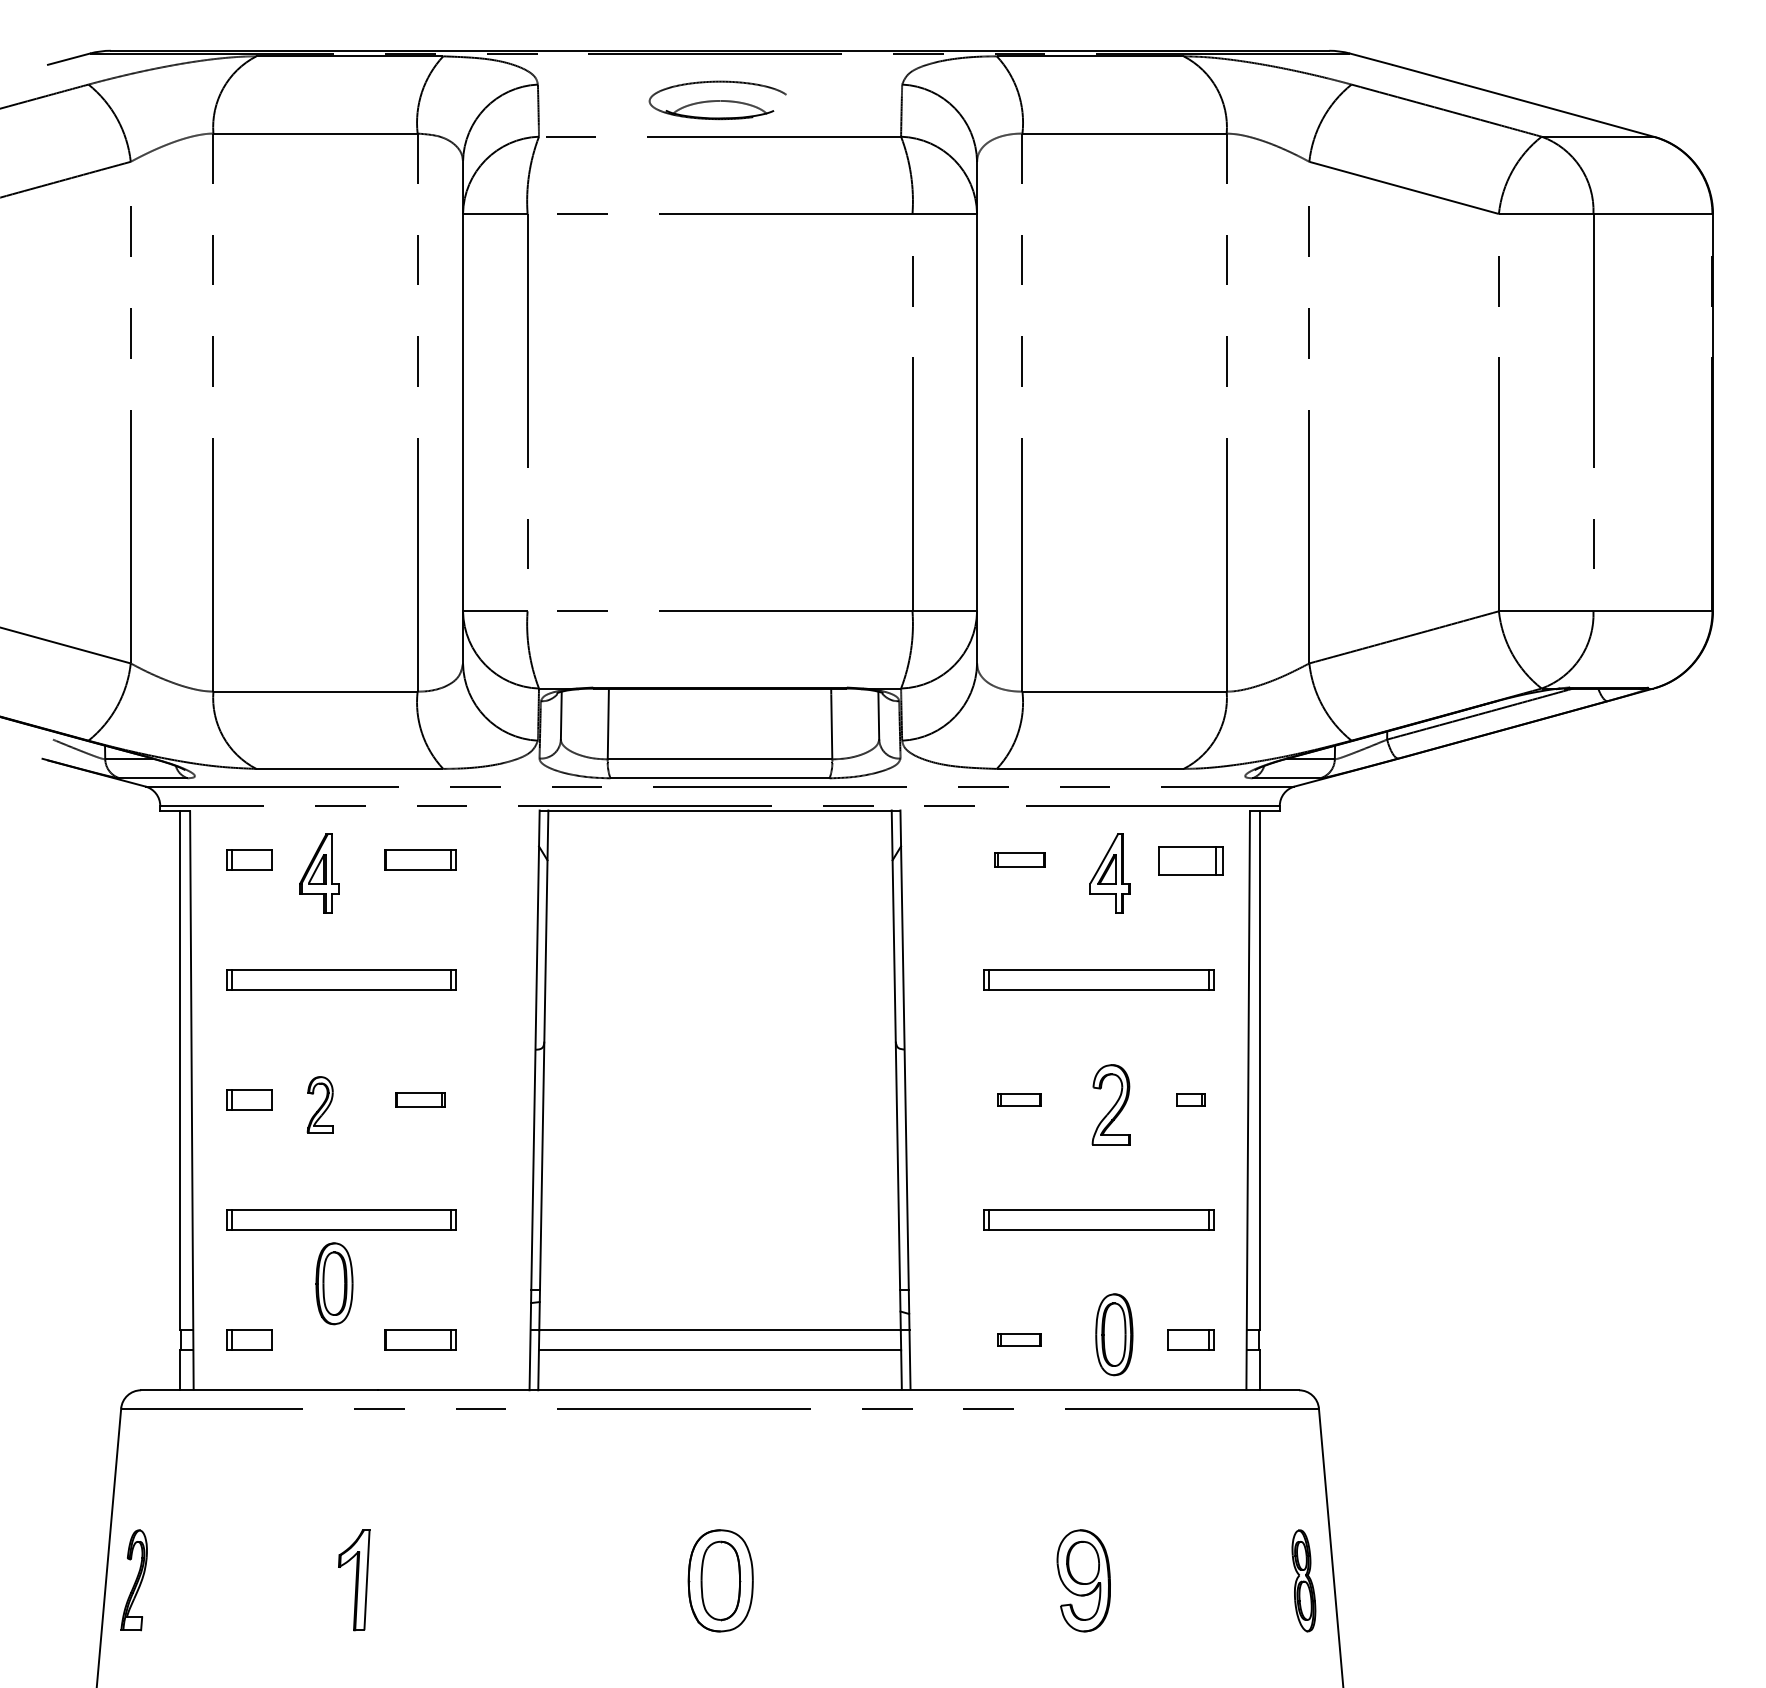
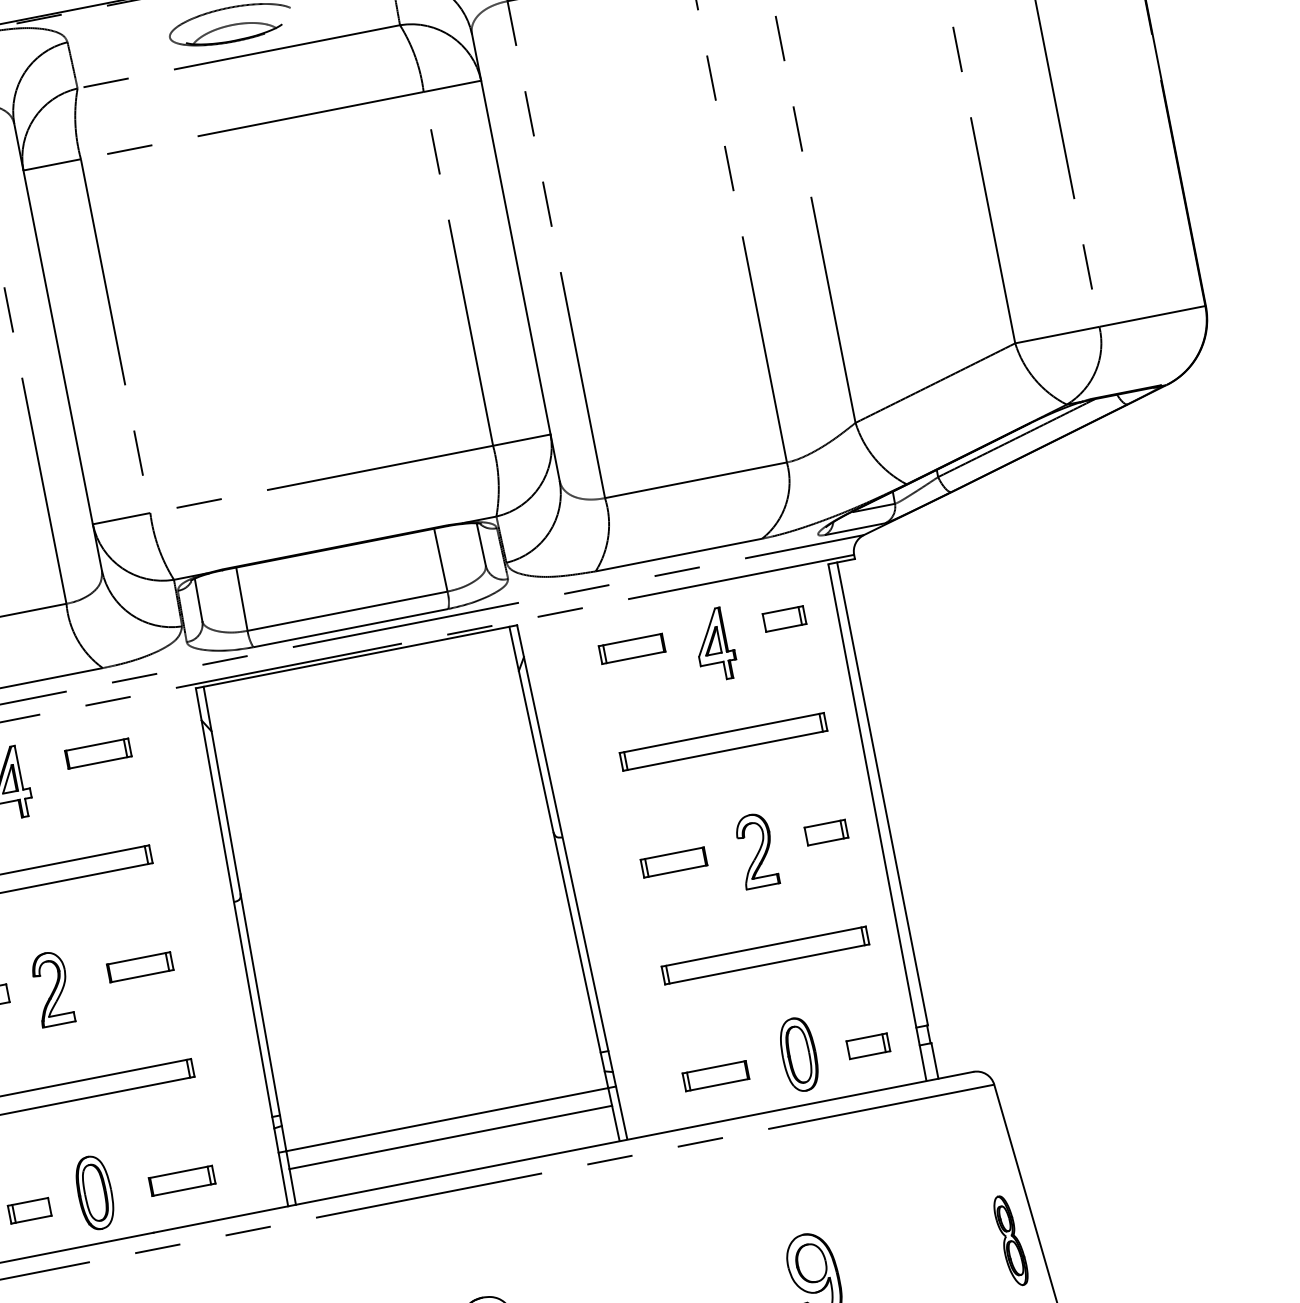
part: (1019, 859) -> (631, 648), size x1.43
part: (1190, 859) -> (783, 618), size x0.71
part: (420, 1099) -> (140, 966), size x1.43
part: (1019, 1099) -> (673, 861), size x1.67
part: (1190, 1099) -> (825, 831), size x1.67
part: (320, 1104) -> (52, 988), size x1.43
part: (334, 1283) -> (94, 1192), moved
part: (1019, 1339) -> (715, 1075), size x1.67

